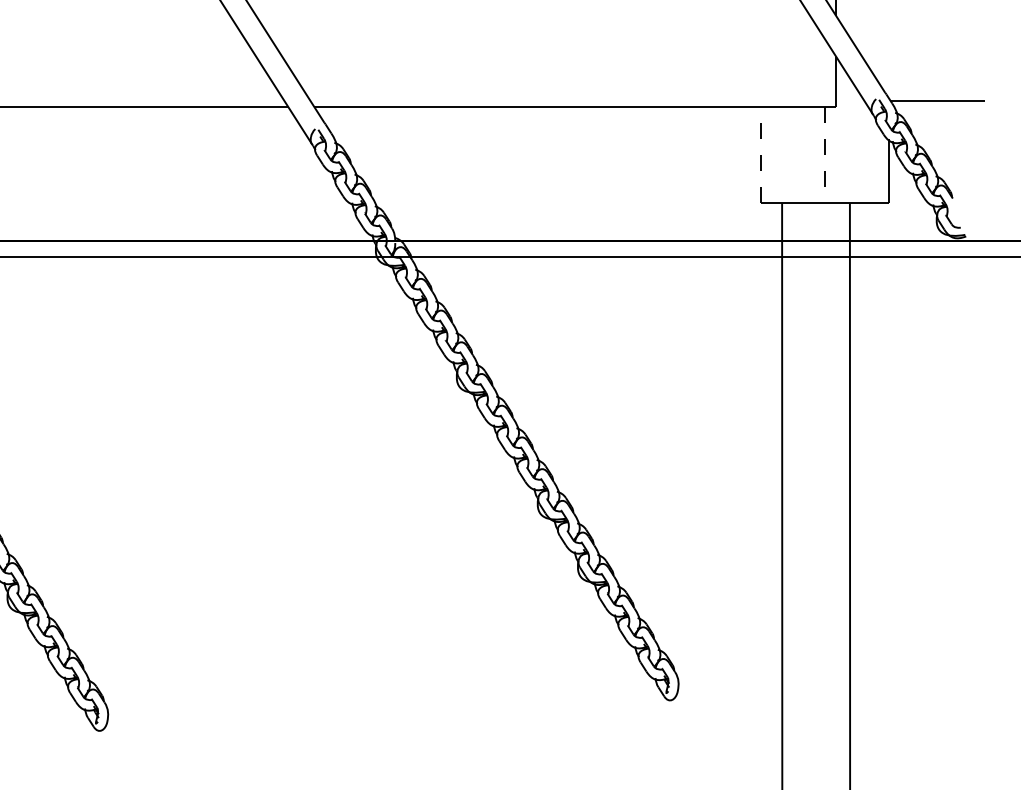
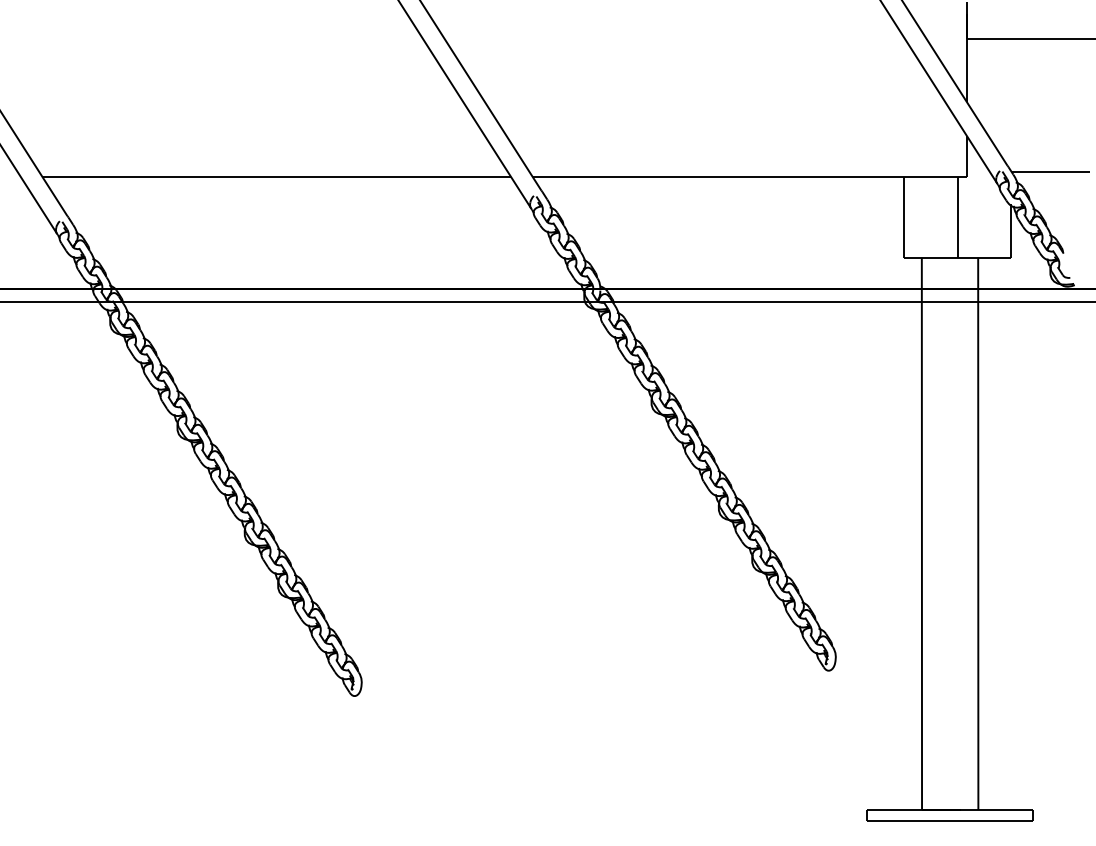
line: (761, 153) -> (904, 216), dashed -> solid
line: (825, 155) -> (957, 217), dashed -> solid

